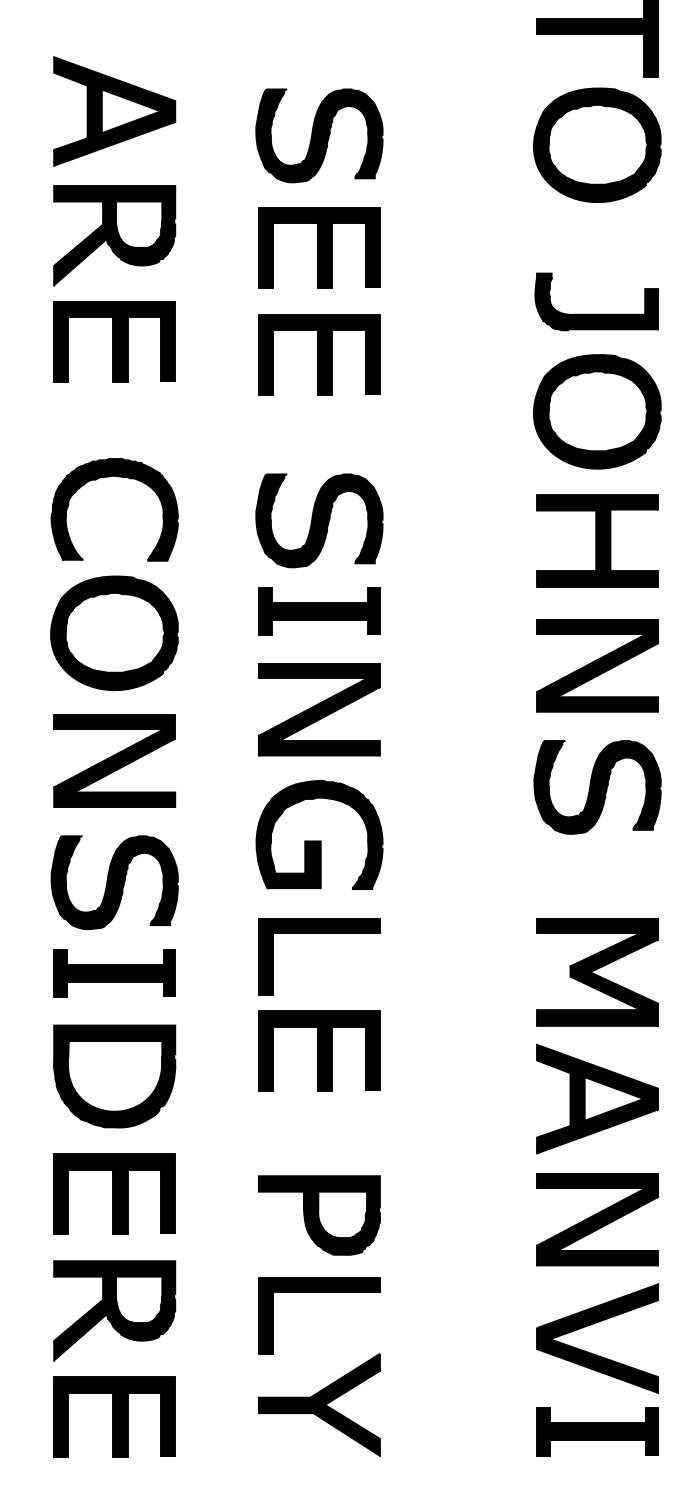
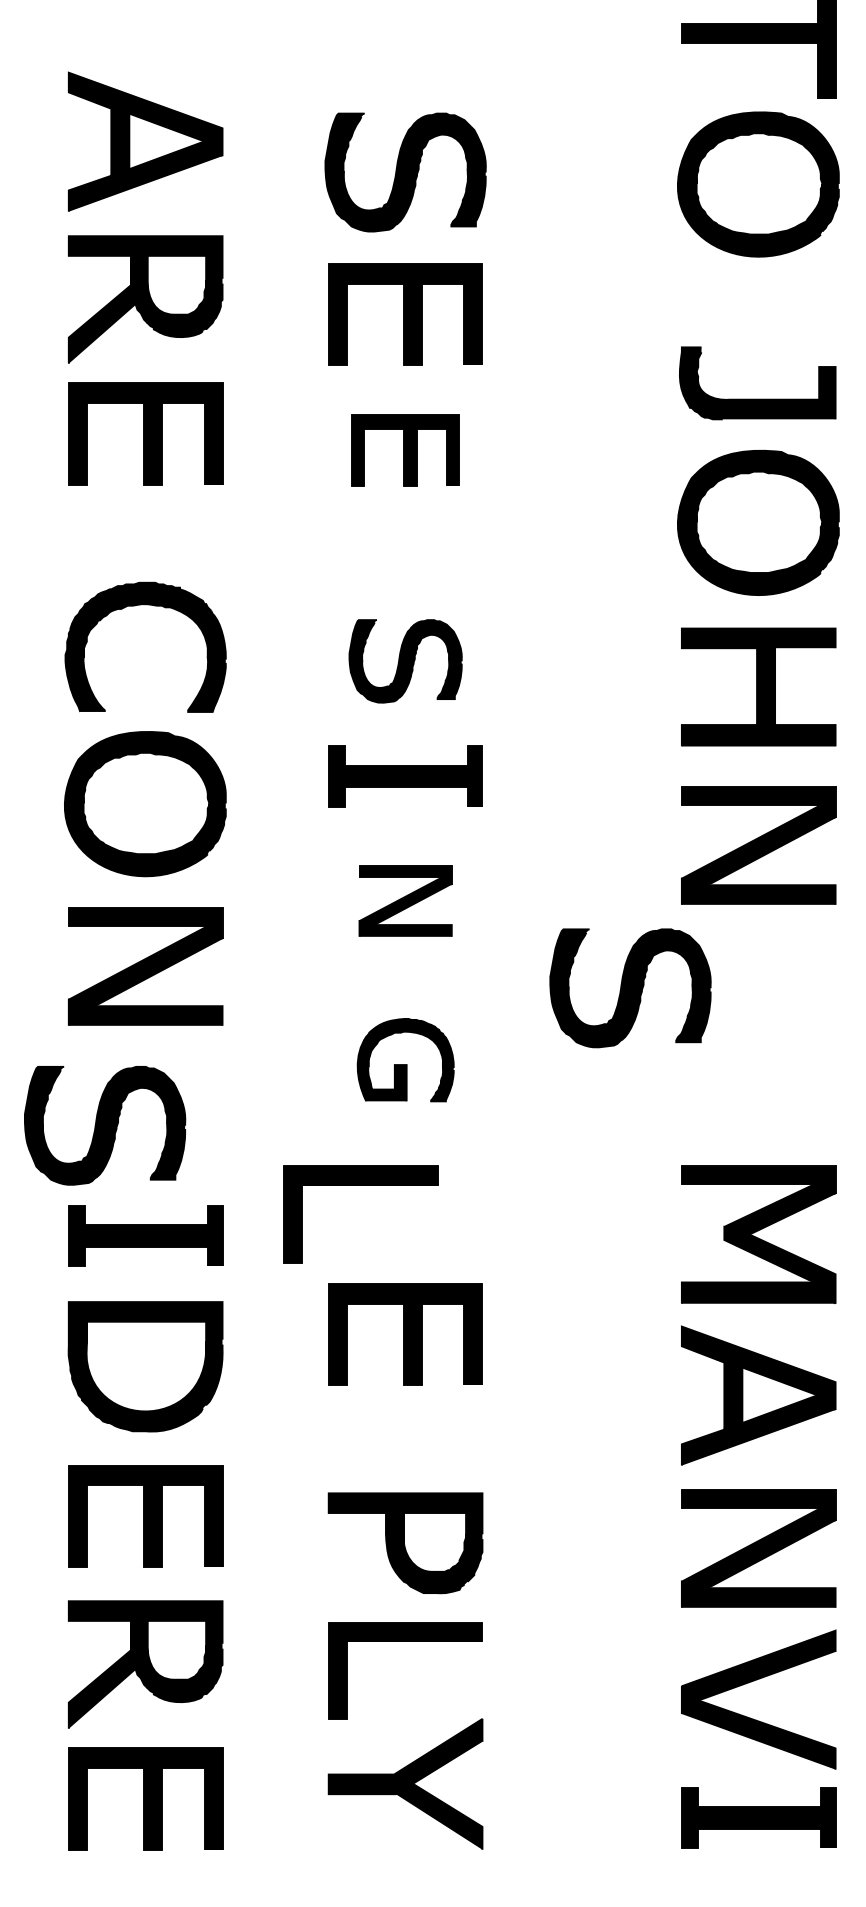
part: (319, 354) -> (405, 450), size x0.7
part: (319, 520) -> (405, 660), size x0.7
part: (319, 709) -> (405, 900), size x0.6
part: (597, 787) -> (630, 988), moved
part: (319, 834) -> (405, 1059), size x0.6
part: (114, 882) -> (104, 1125), moved
part: (319, 933) -> (361, 1185), moved

